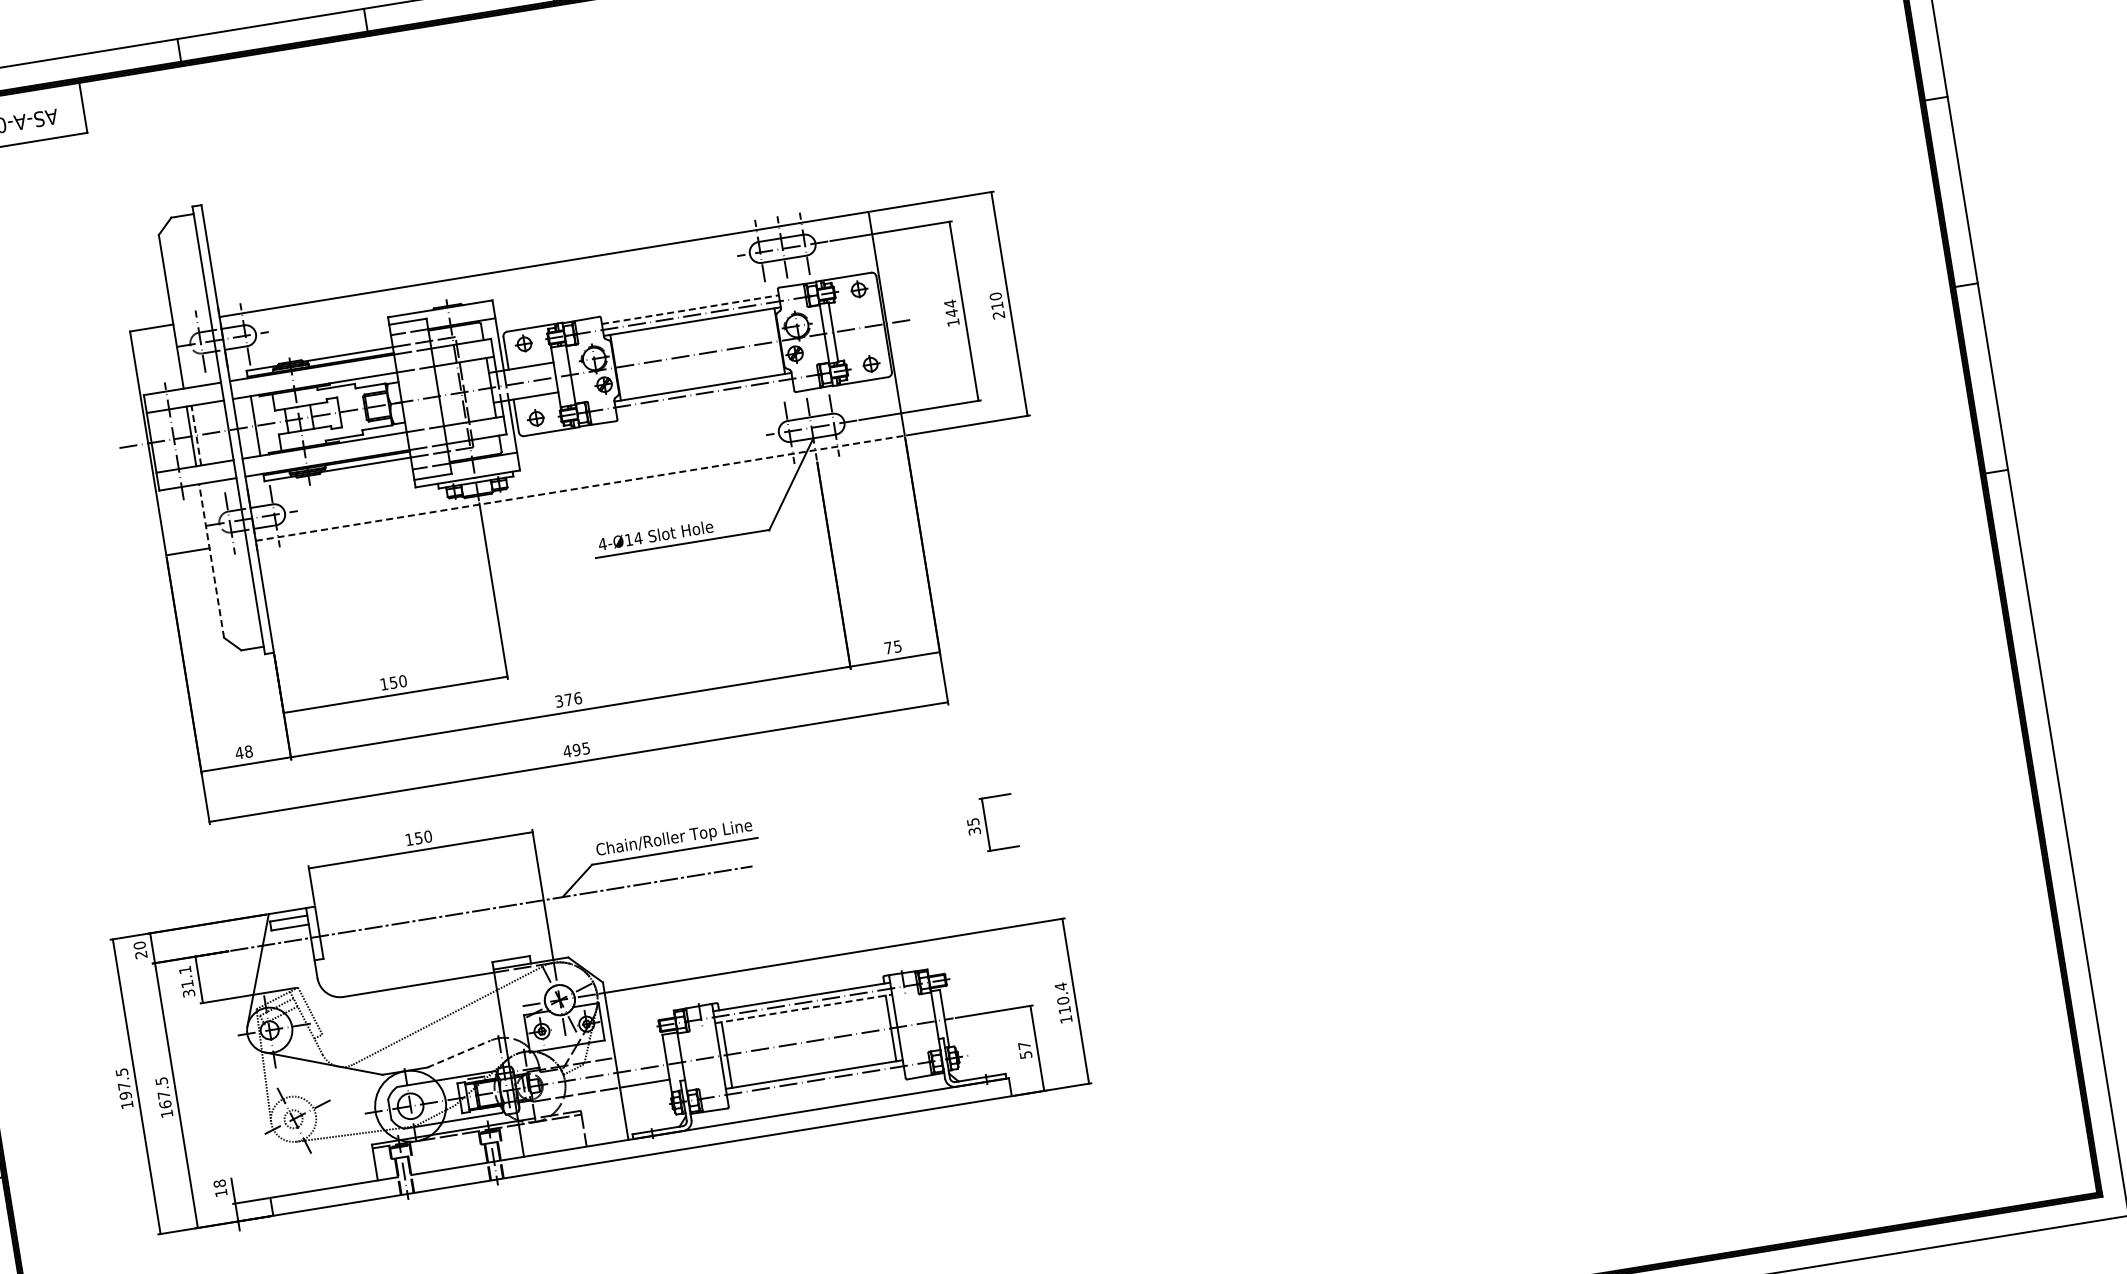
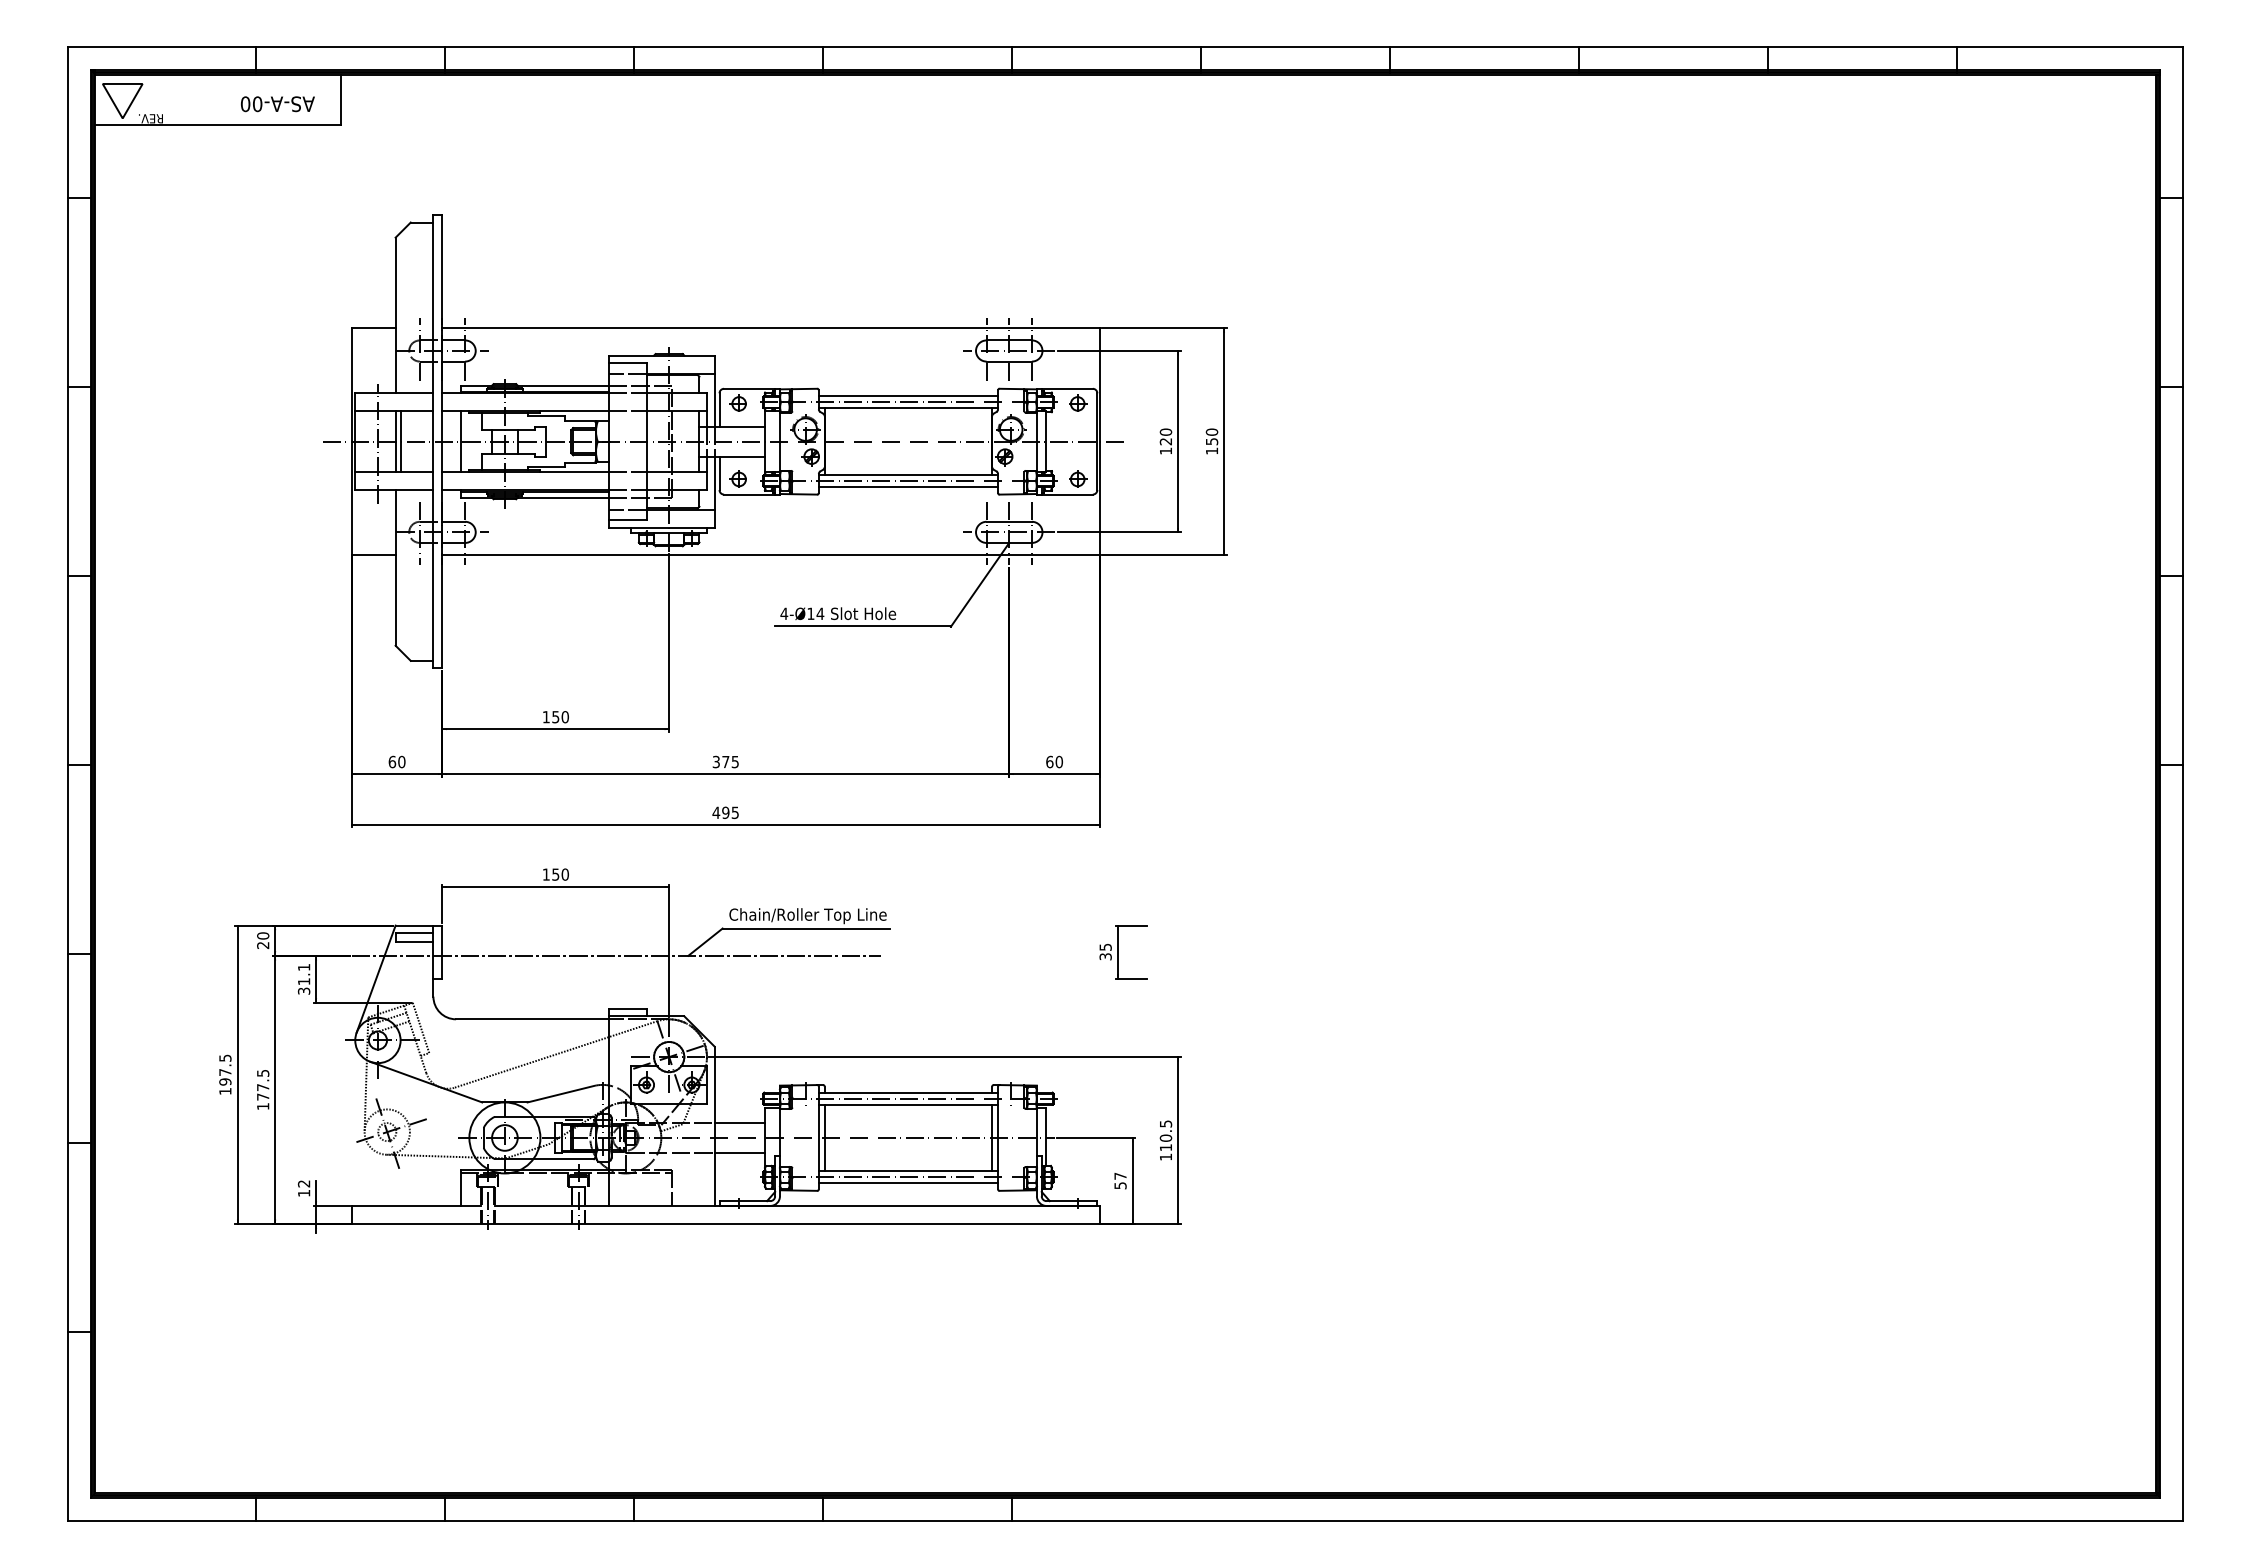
text: (950, 308) -> (1165, 436), 144 -> 120
line: (690, 309) -> (908, 396), dashed -> solid
text: (997, 310) -> (1211, 446), 210 -> 150
line: (705, 399) -> (908, 487), added
line: (196, 435) -> (400, 441), dashed -> solid
line: (580, 488) -> (771, 555), dashed -> solid
line: (211, 560) -> (395, 567), dashed -> solid
text: (892, 646) -> (1054, 761), 75 -> 60
text: (578, 697) -> (735, 761), 376 -> 375
text: (243, 751) -> (396, 761), 48 -> 60
text: (1061, 986) -> (1166, 1123), 110.4 -> 110.5
line: (803, 1008) -> (908, 1104), dashed -> solid
line: (639, 1053) -> (739, 1122), added
line: (459, 1054) -> (561, 1094), dashed -> solid
line: (816, 1086) -> (908, 1183), added
text: (165, 1103) -> (263, 1096), 167.5 -> 177.5
text: (220, 1183) -> (304, 1183), 18 -> 12

